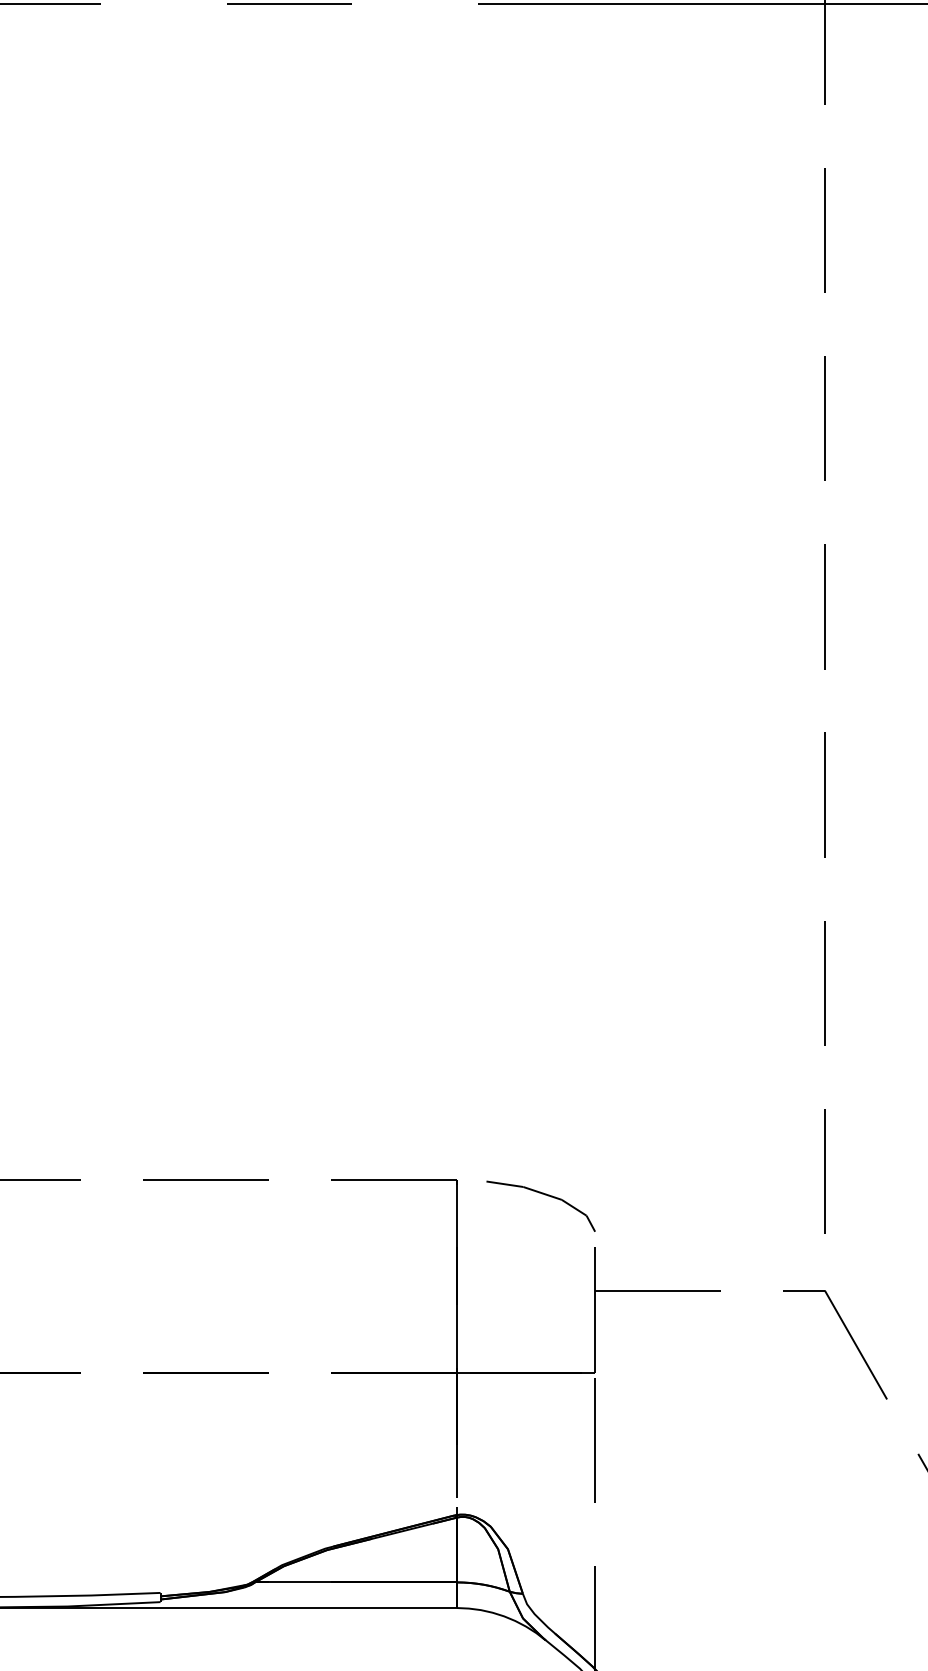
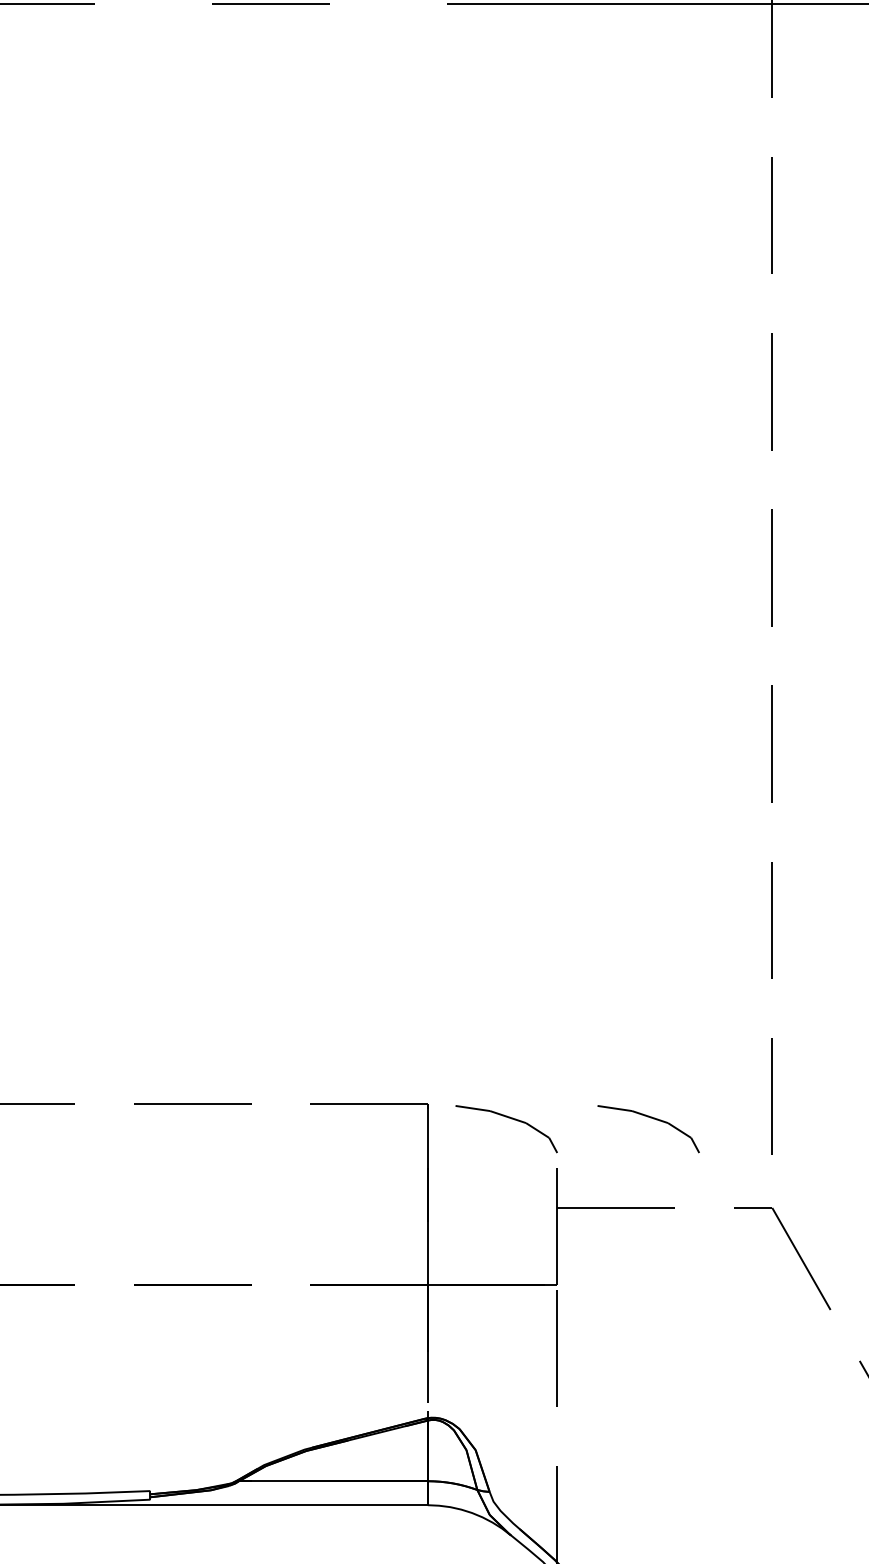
curve: (694, 1194) -> (650, 1118), added

